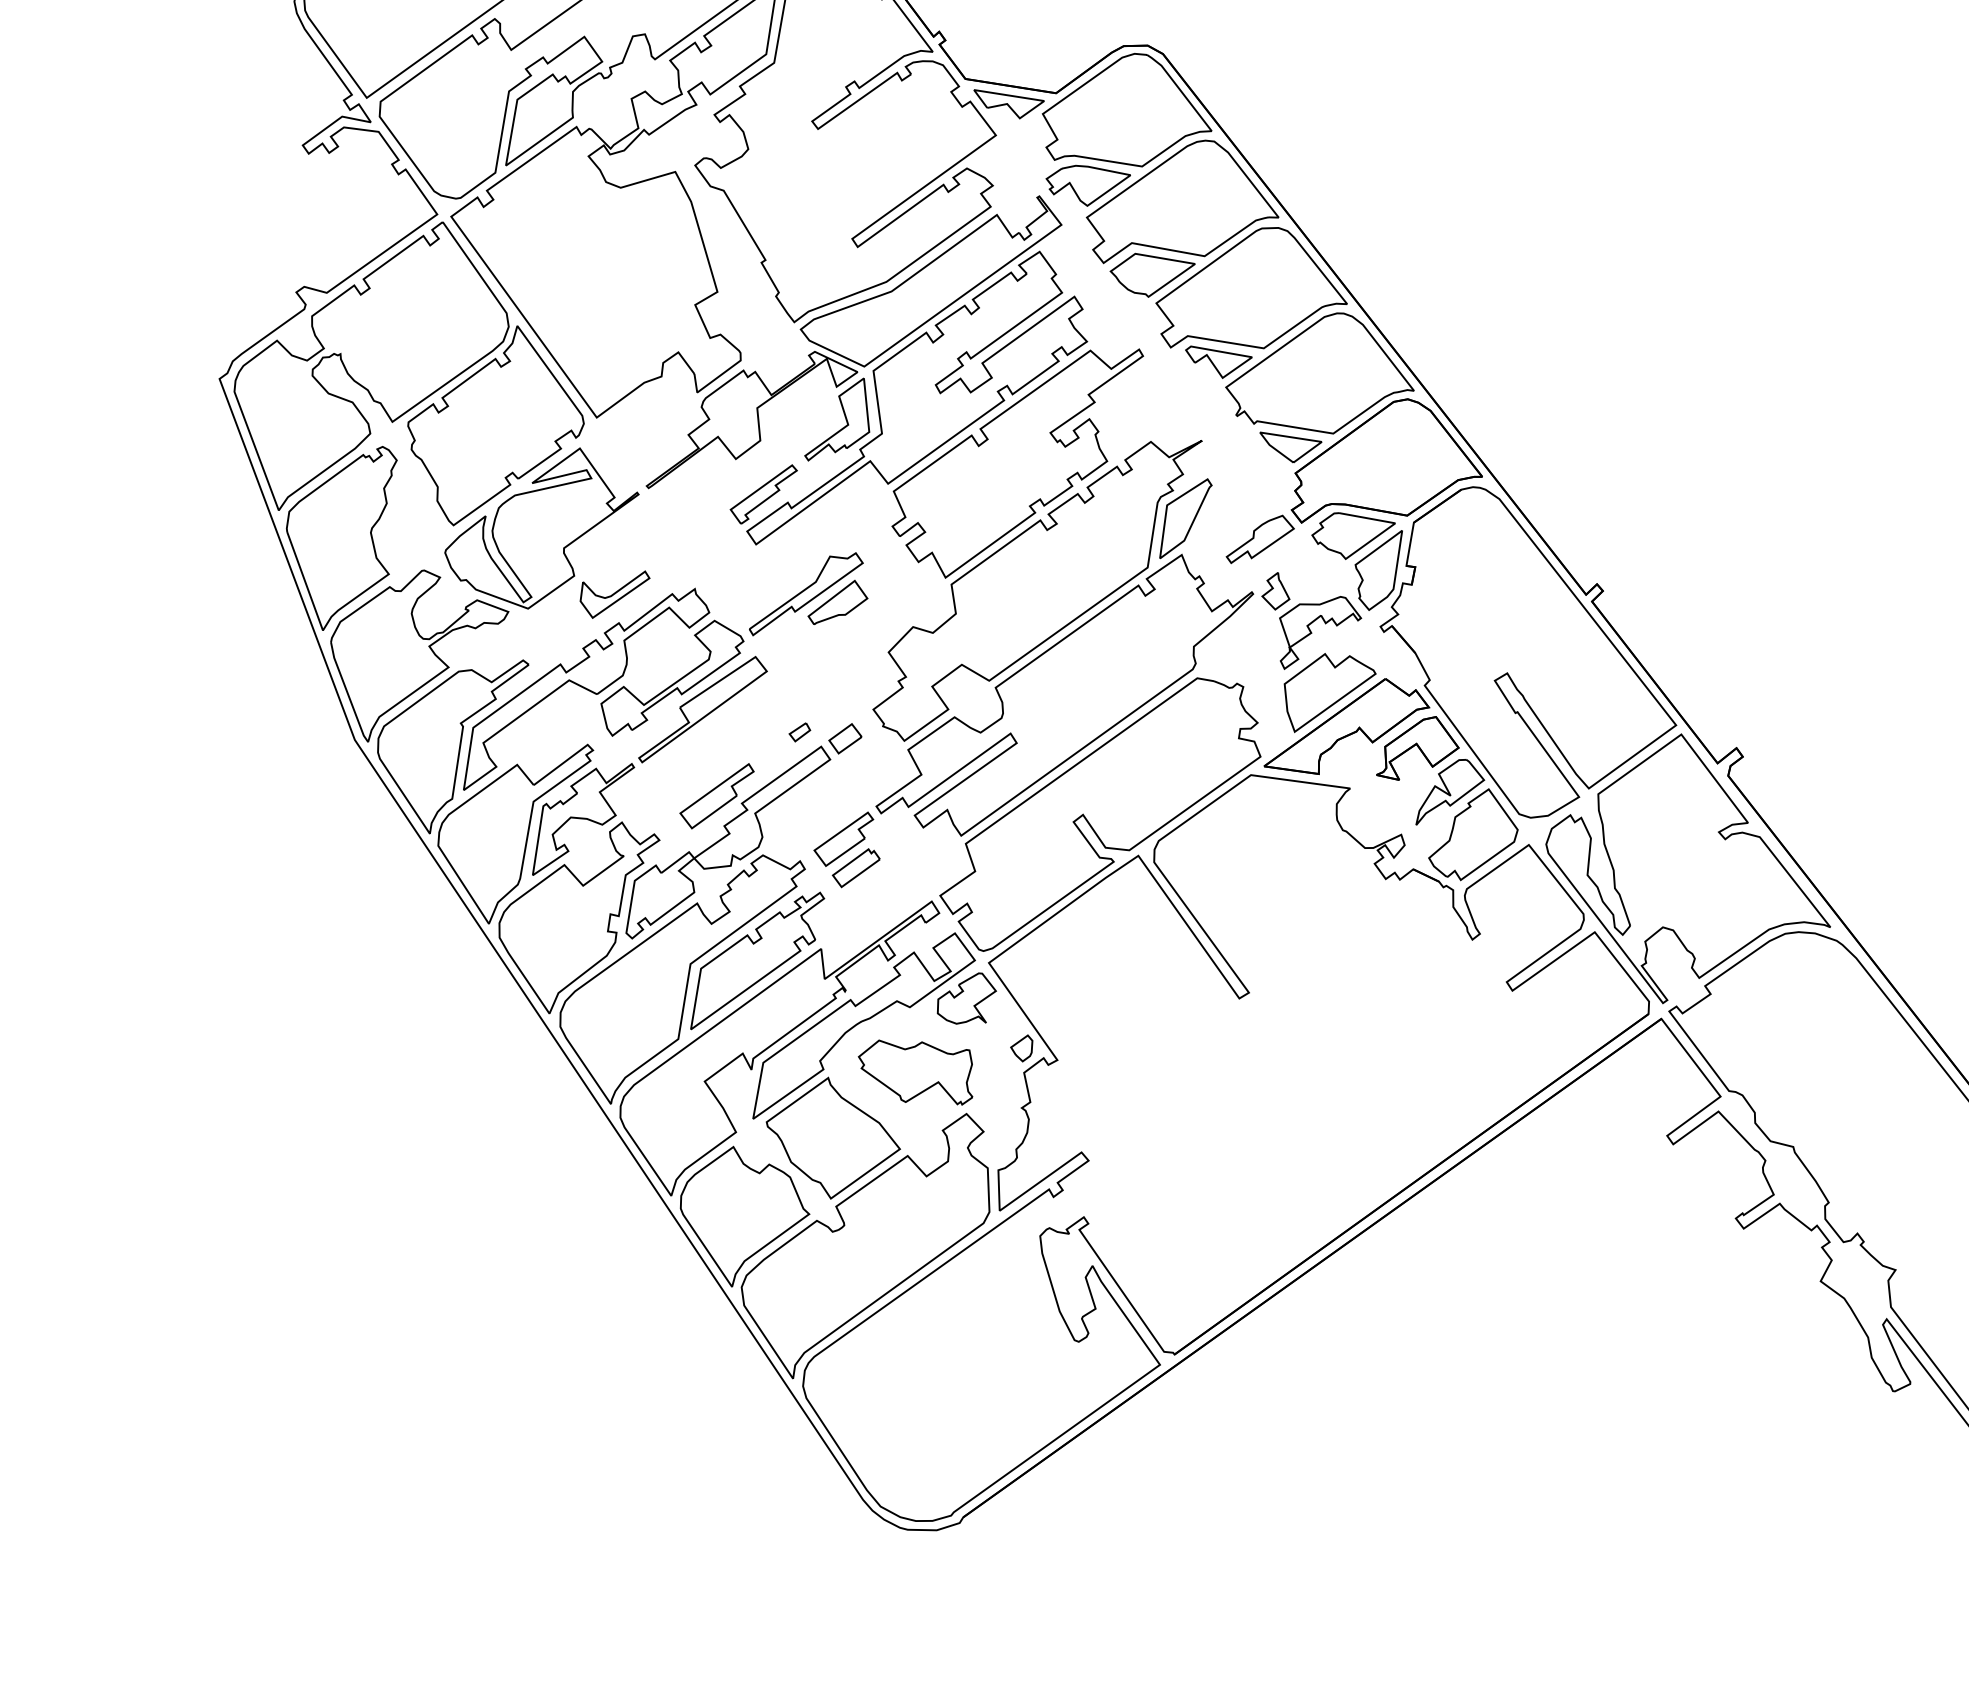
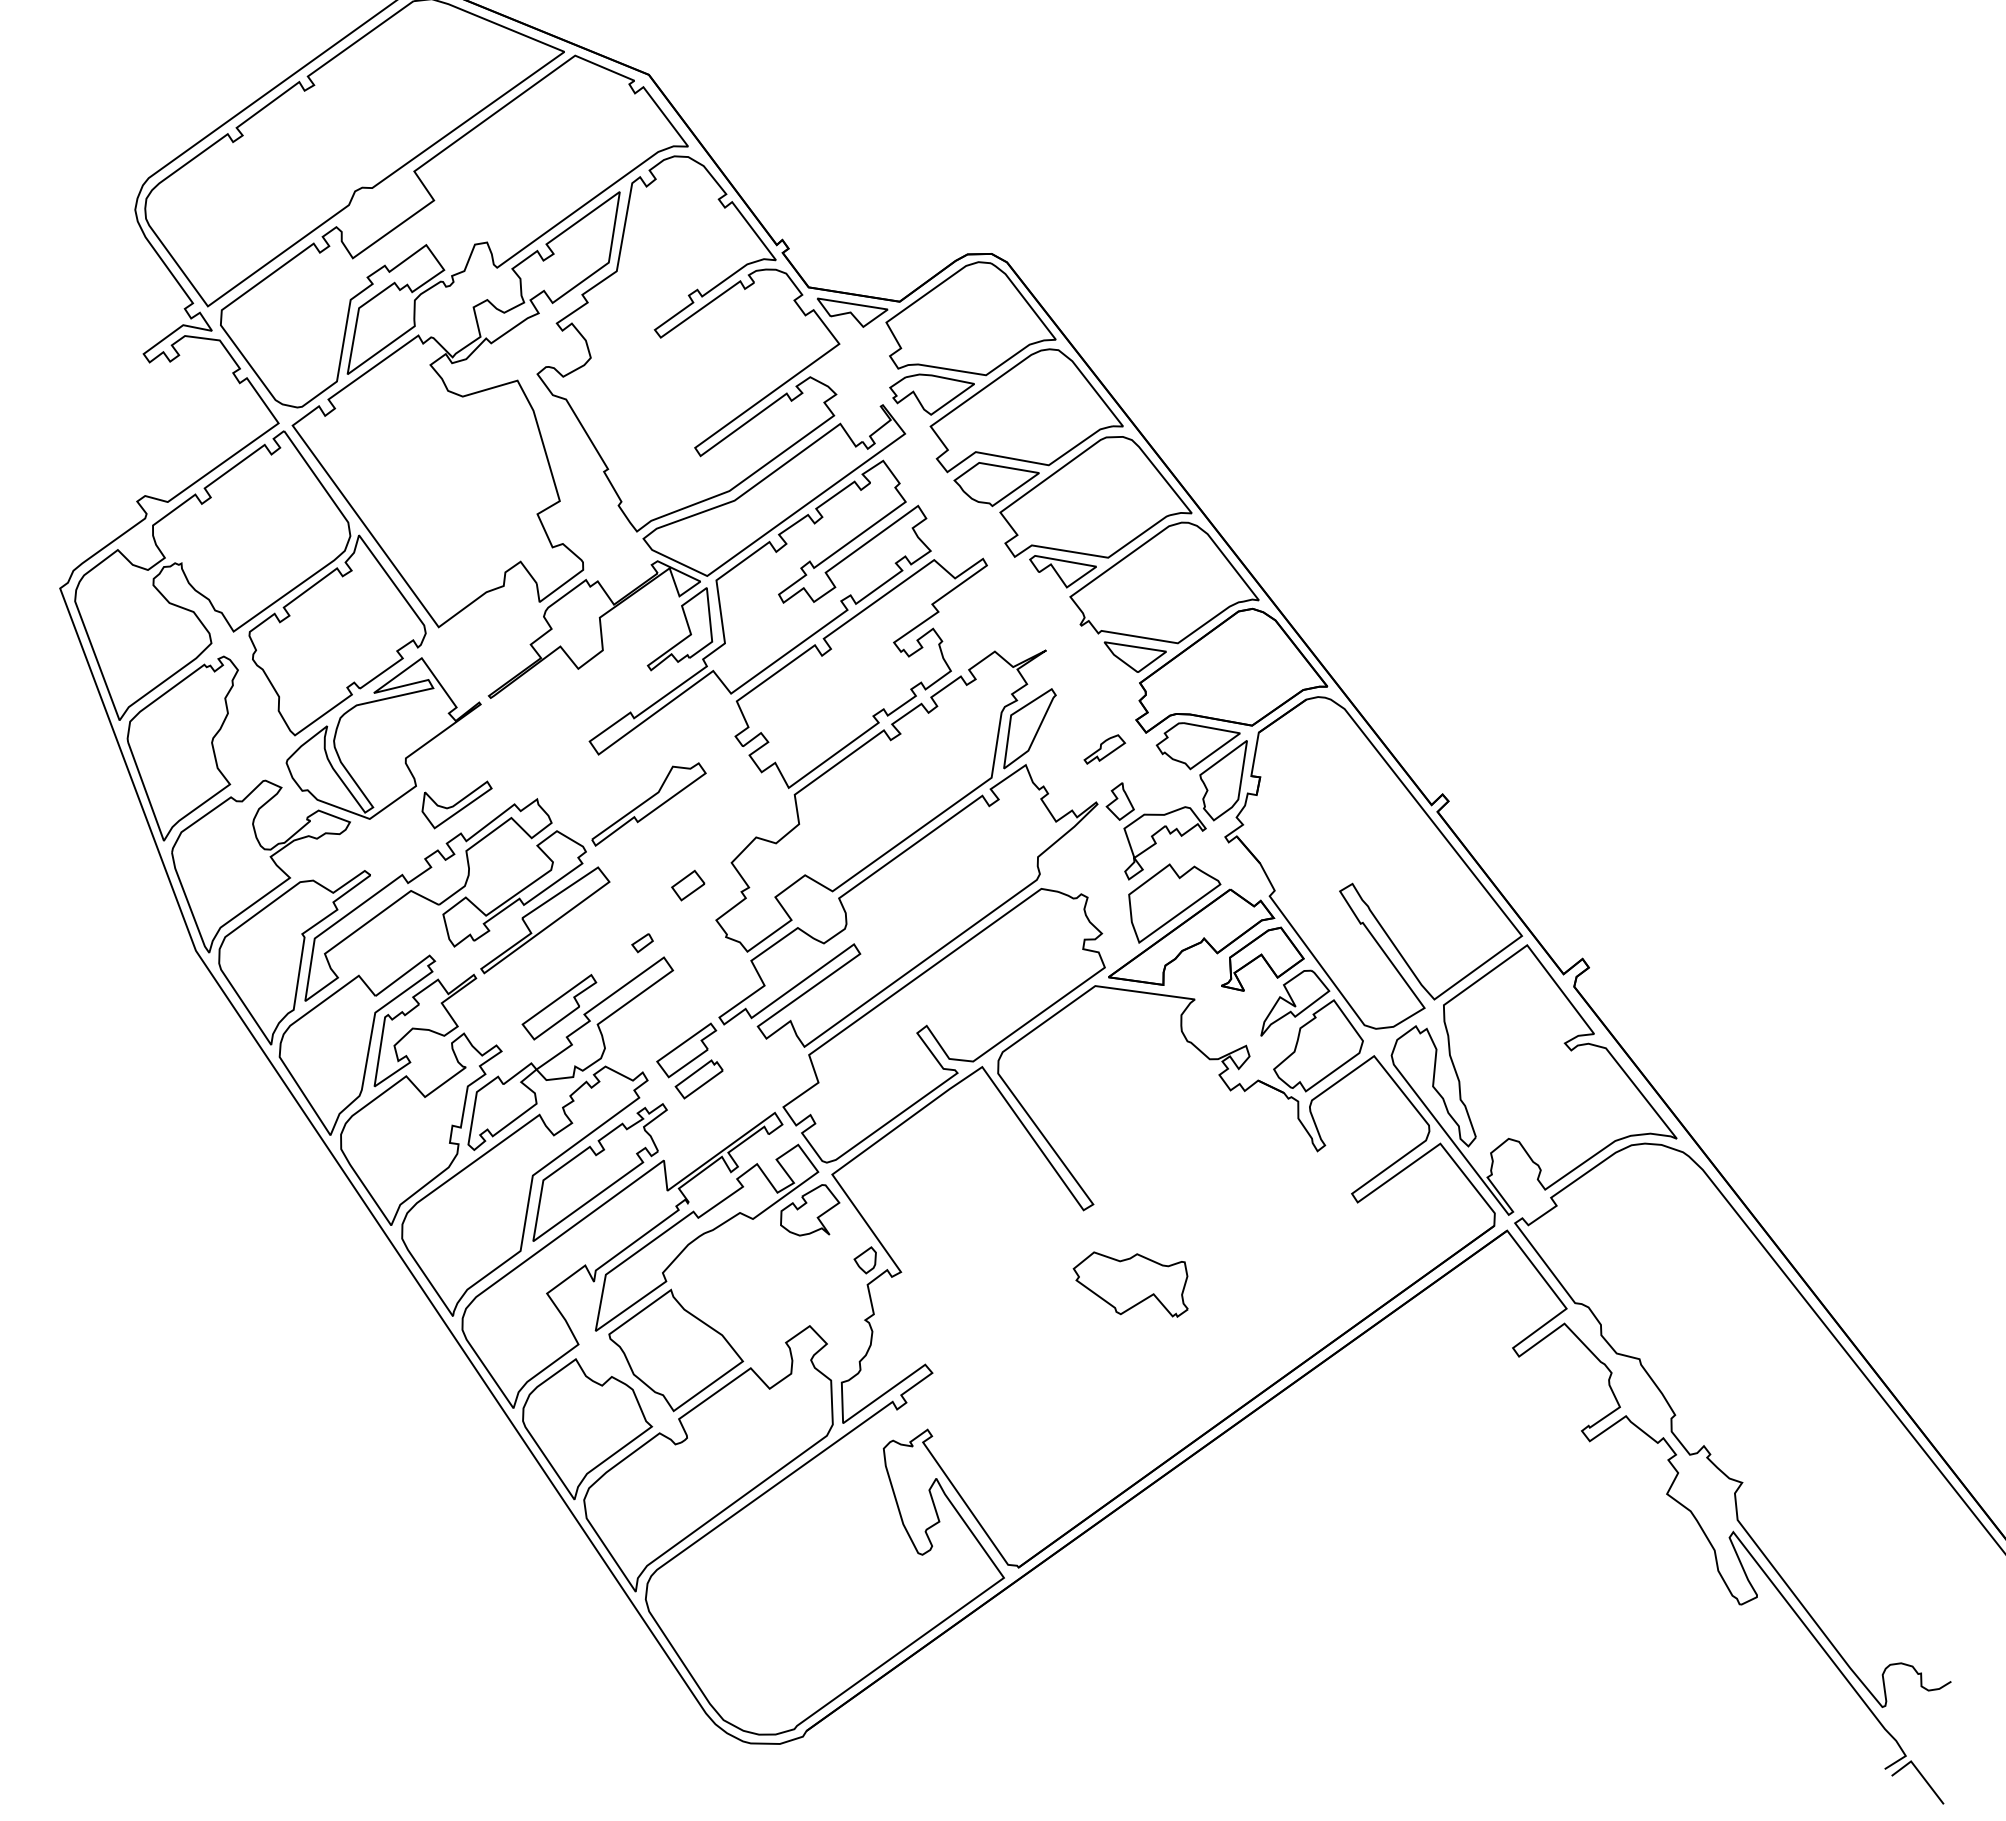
part: (763, 494) -> (606, 704), removed
part: (1260, 539) -> (1104, 749), size x0.6
part: (837, 602) -> (680, 812), removed
part: (845, 738) -> (688, 885), moved
part: (915, 1072) -> (1130, 1284), moved

